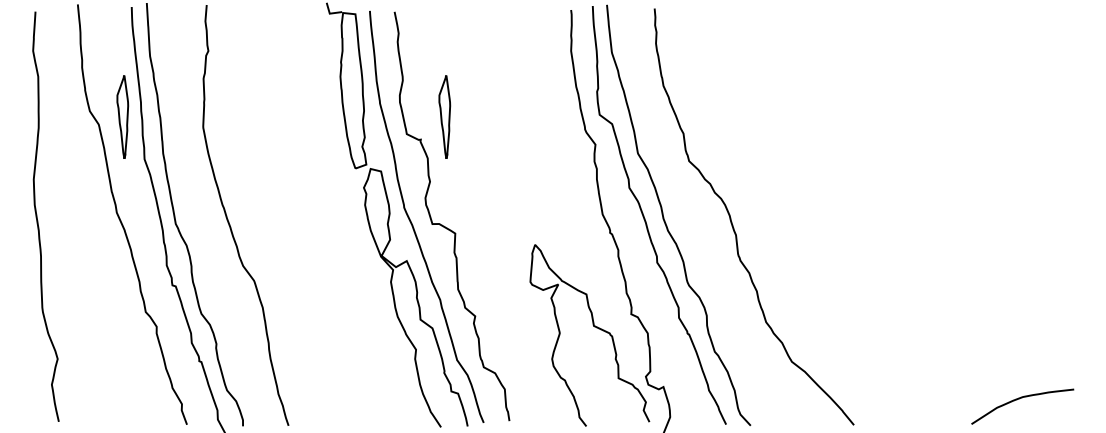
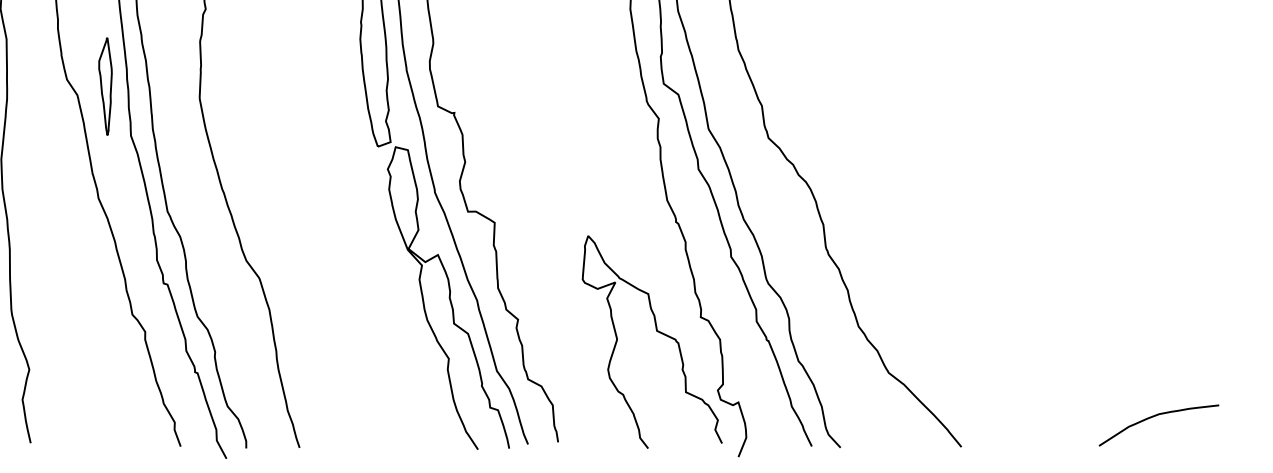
part: (444, 116) -> (482, 85), removed

